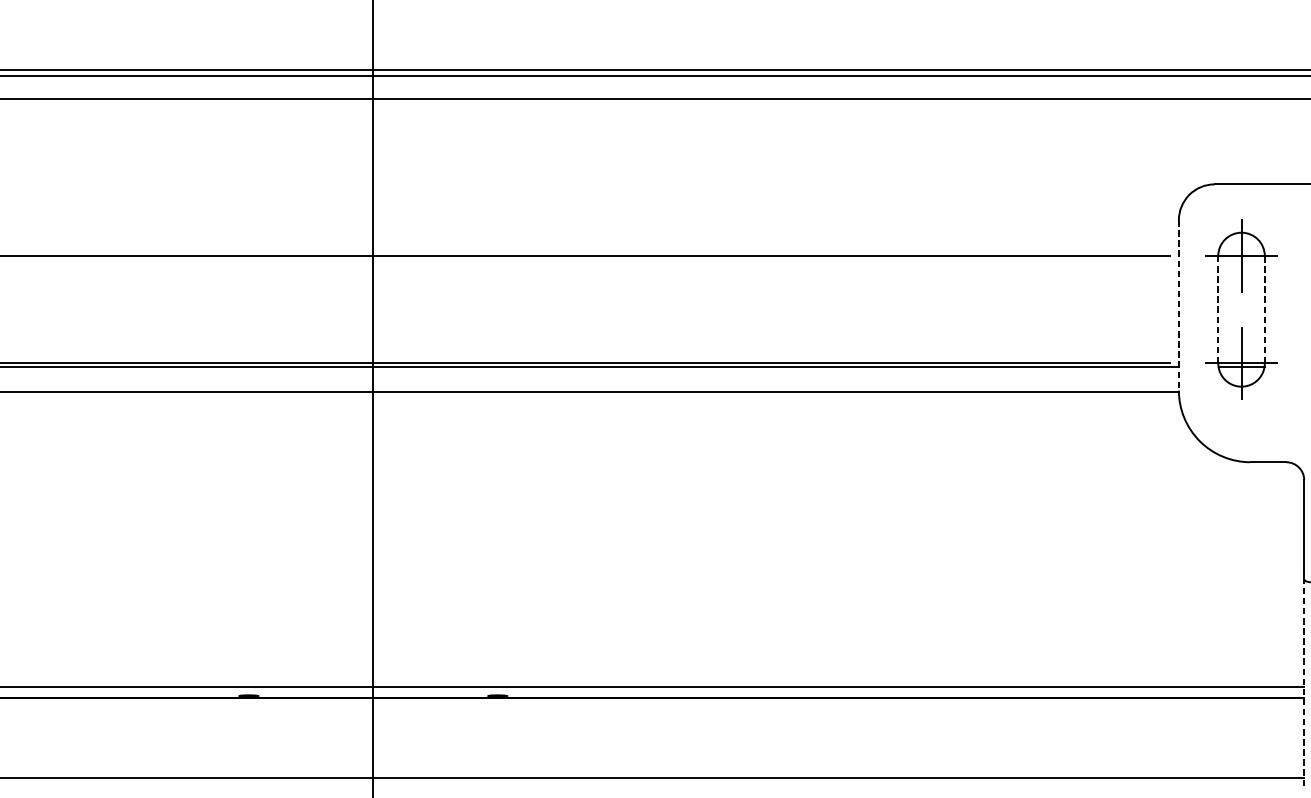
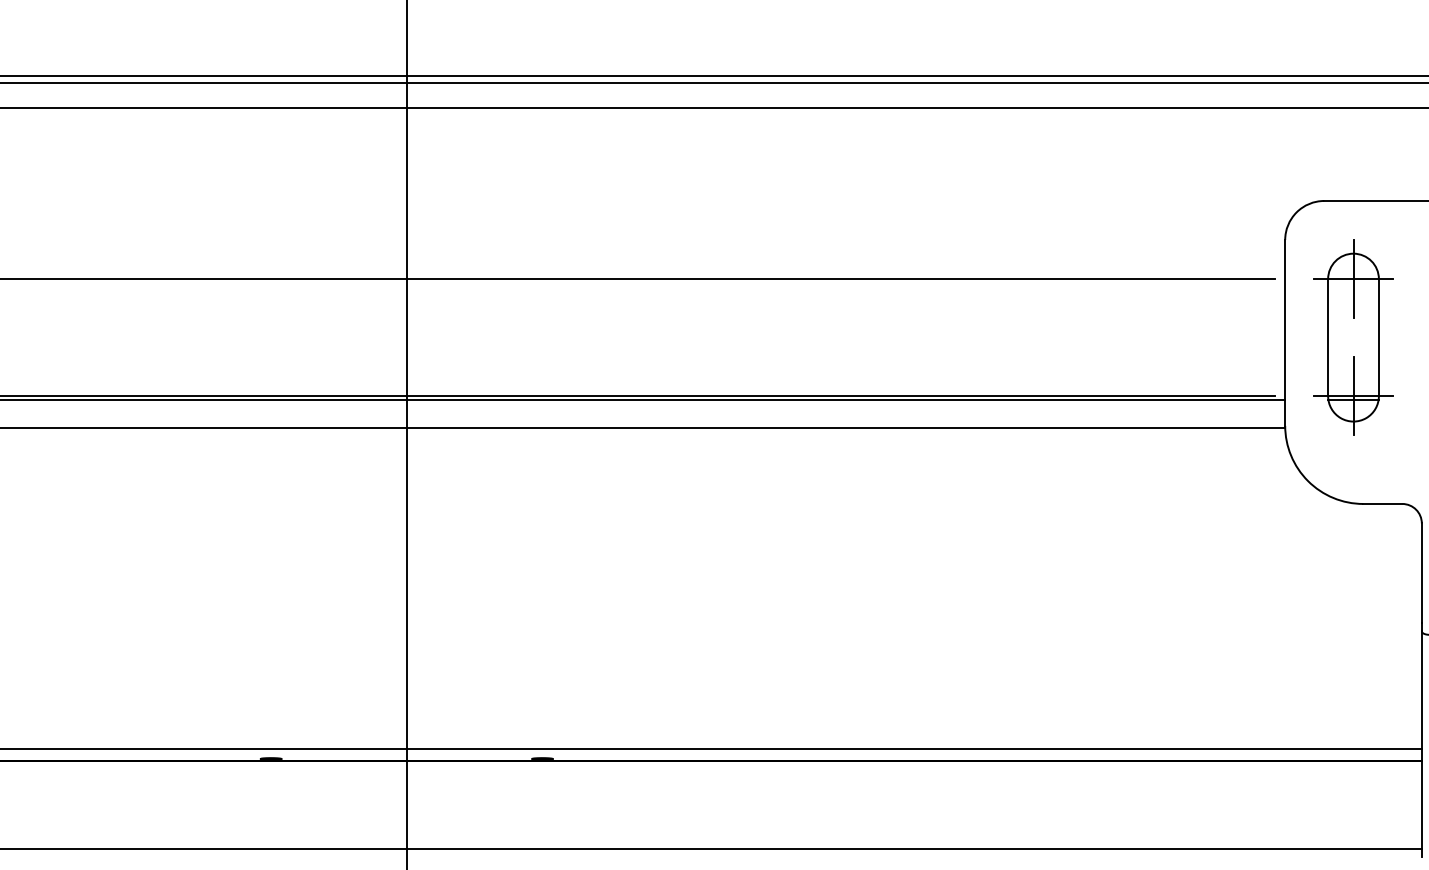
line: (1179, 304) -> (1285, 332), dashed -> solid
line: (1218, 309) -> (1328, 337), dashed -> solid
line: (1264, 309) -> (1378, 337), dashed -> solid
line: (1303, 682) -> (1421, 744), dashed -> solid

